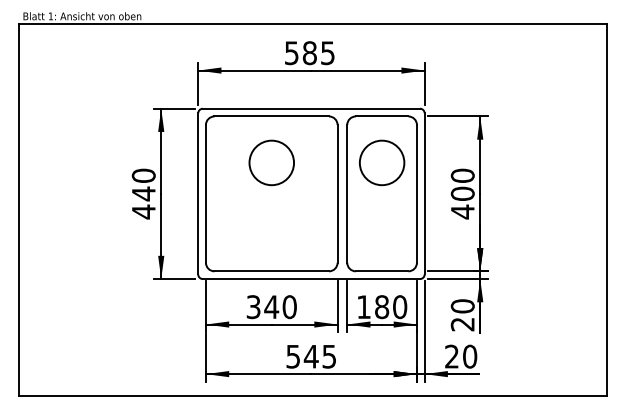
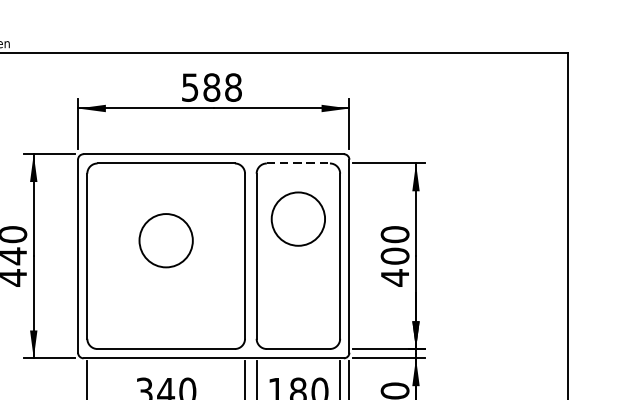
text: (327, 53) -> (232, 88), 585 -> 588
line: (382, 116) -> (298, 163), solid -> dashed
circle: (271, 162) -> (165, 240), moved

